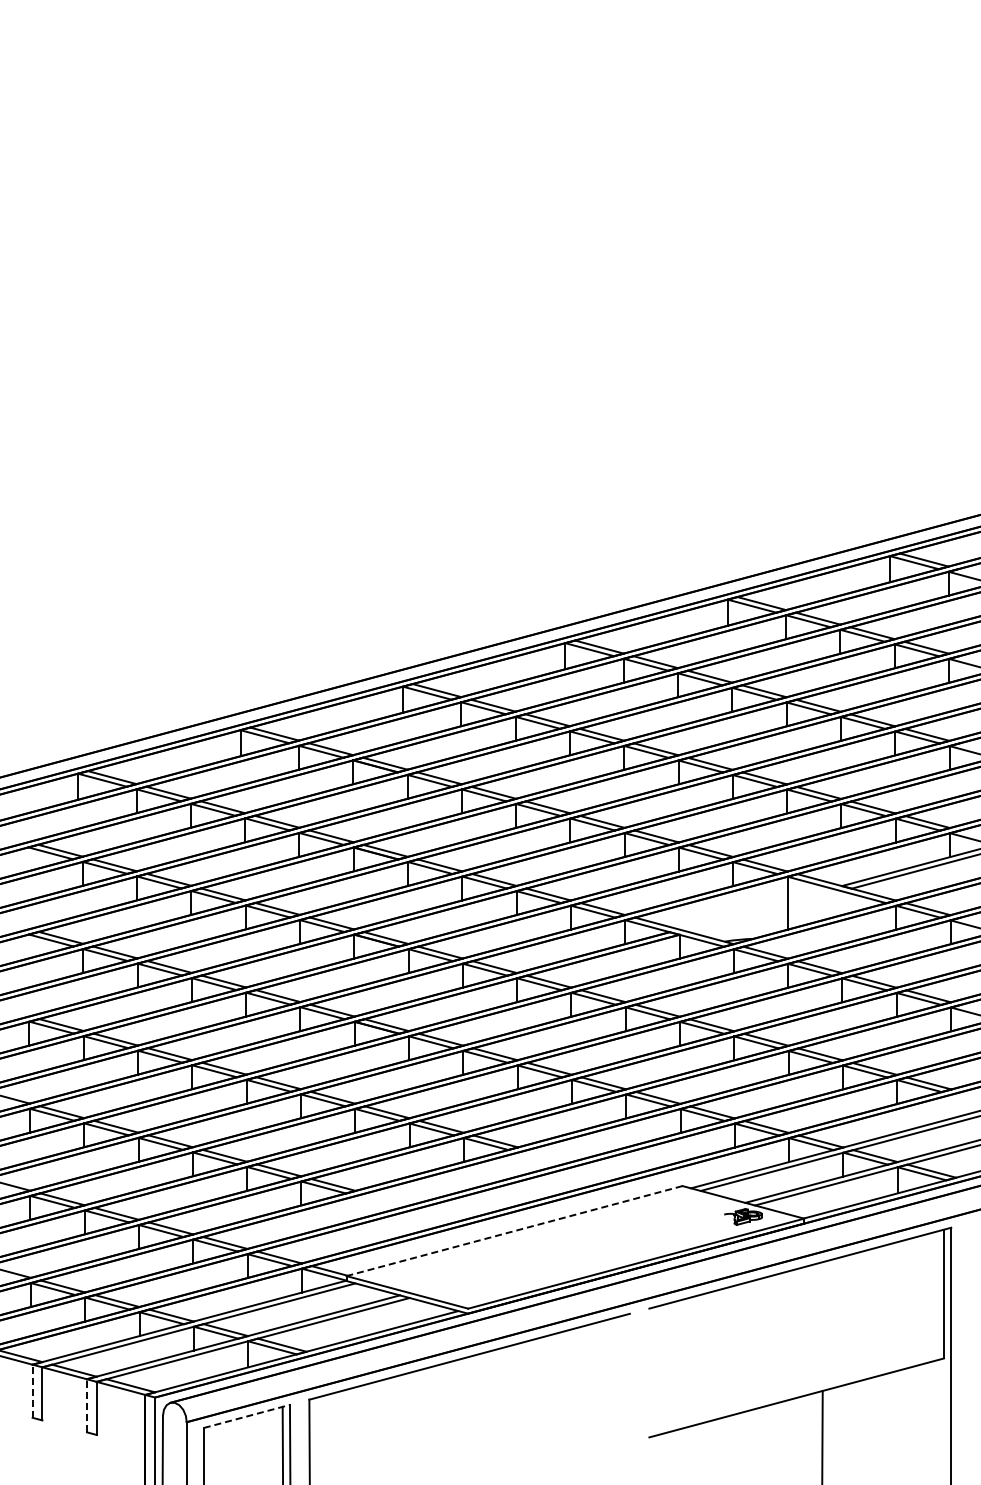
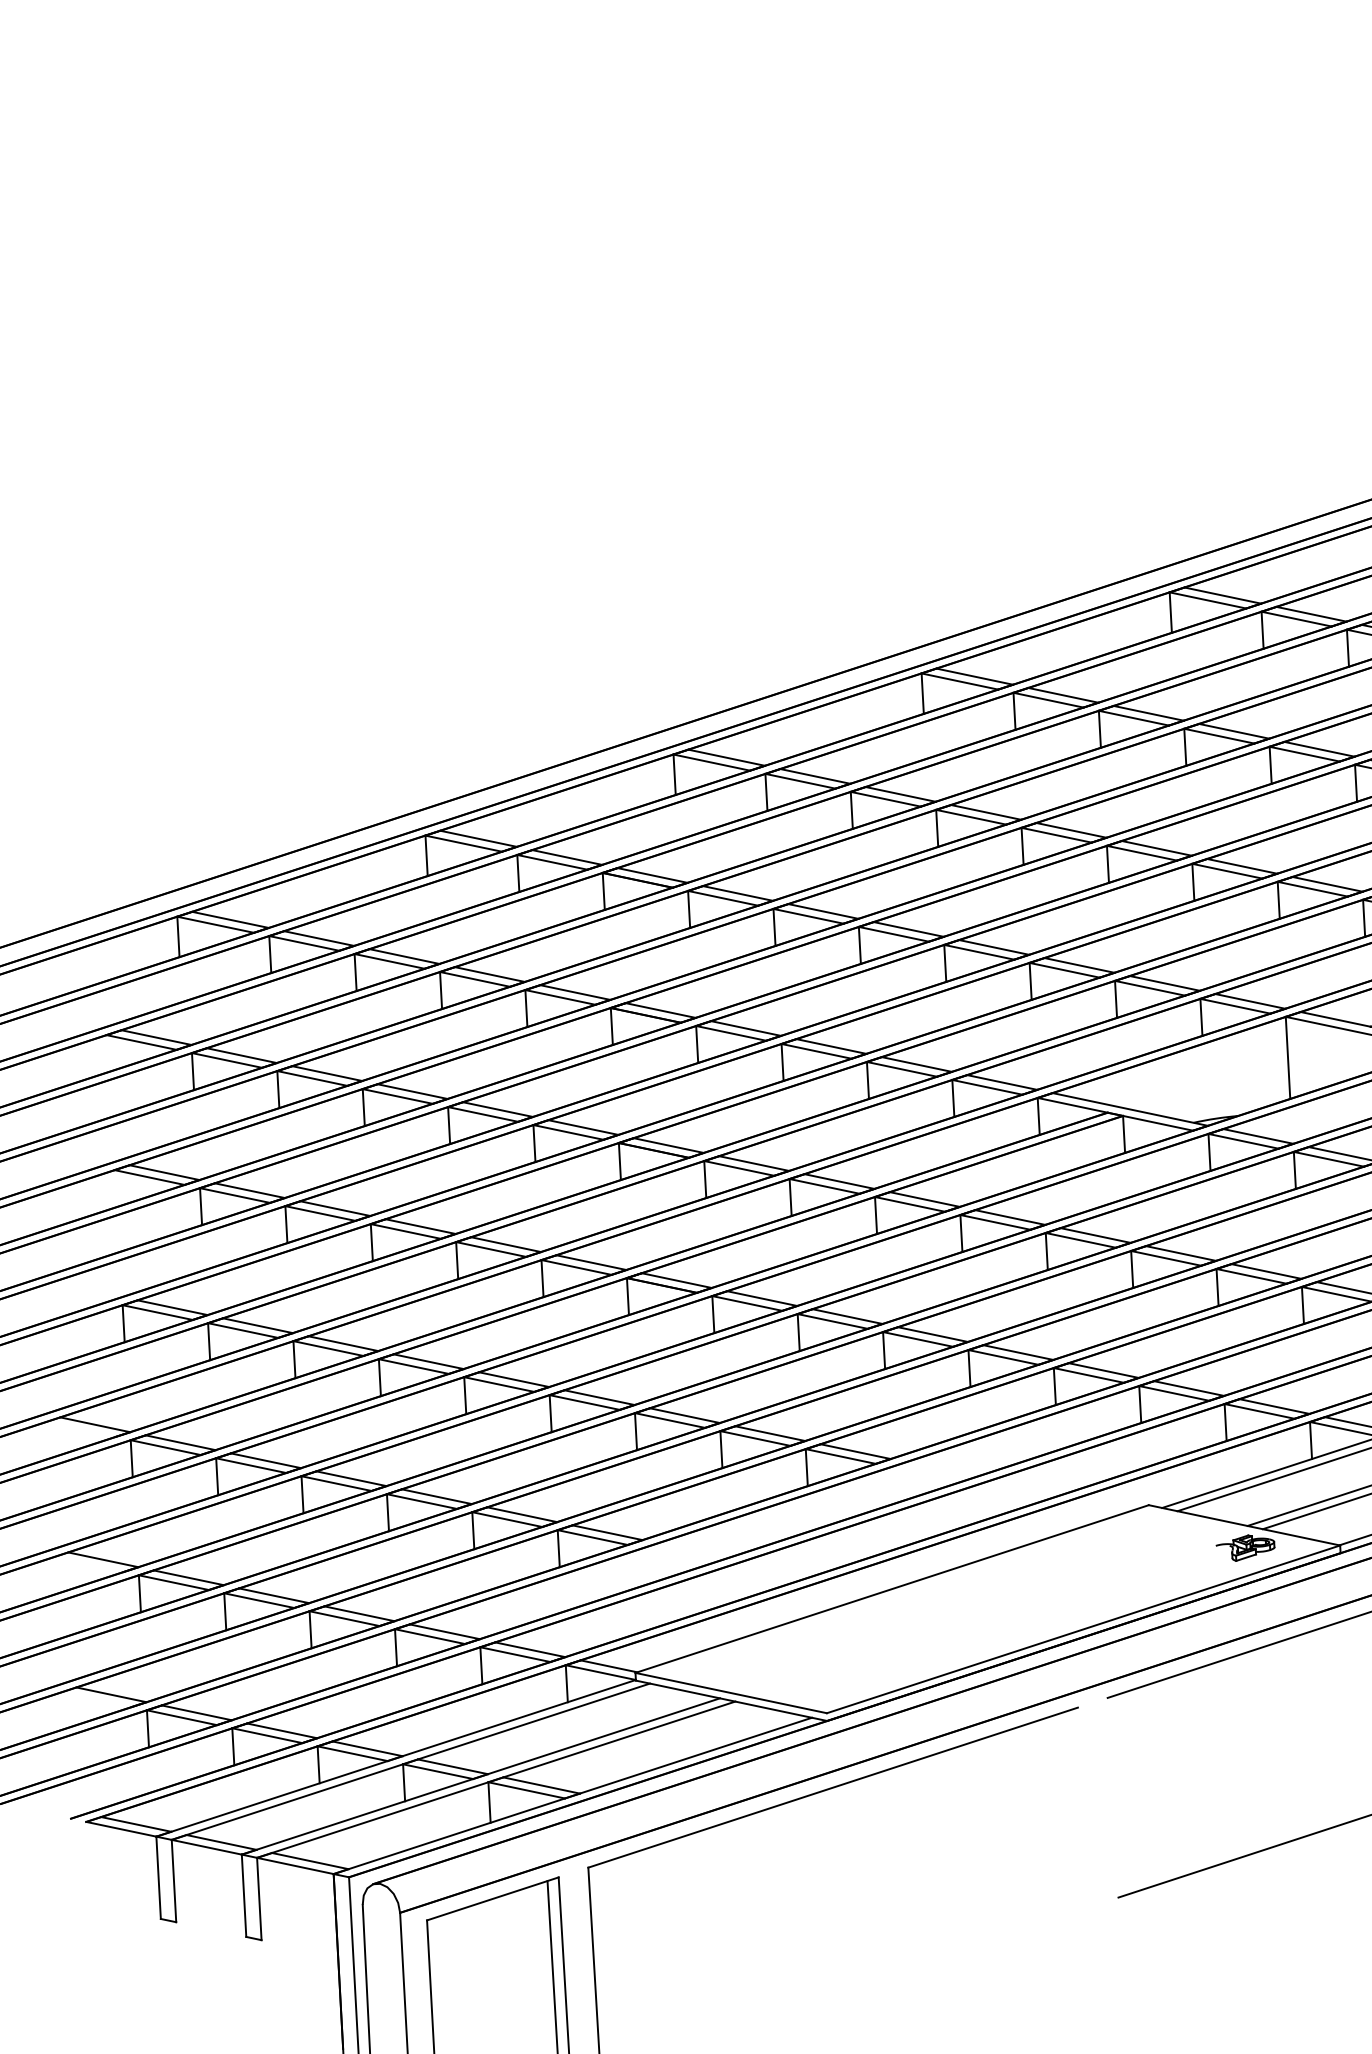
line: (514, 1231) -> (892, 1589), dashed -> solid
line: (32, 1391) -> (158, 1878), dashed -> solid
line: (86, 1405) -> (243, 1895), dashed -> solid
line: (246, 1416) -> (492, 1898), dashed -> solid

